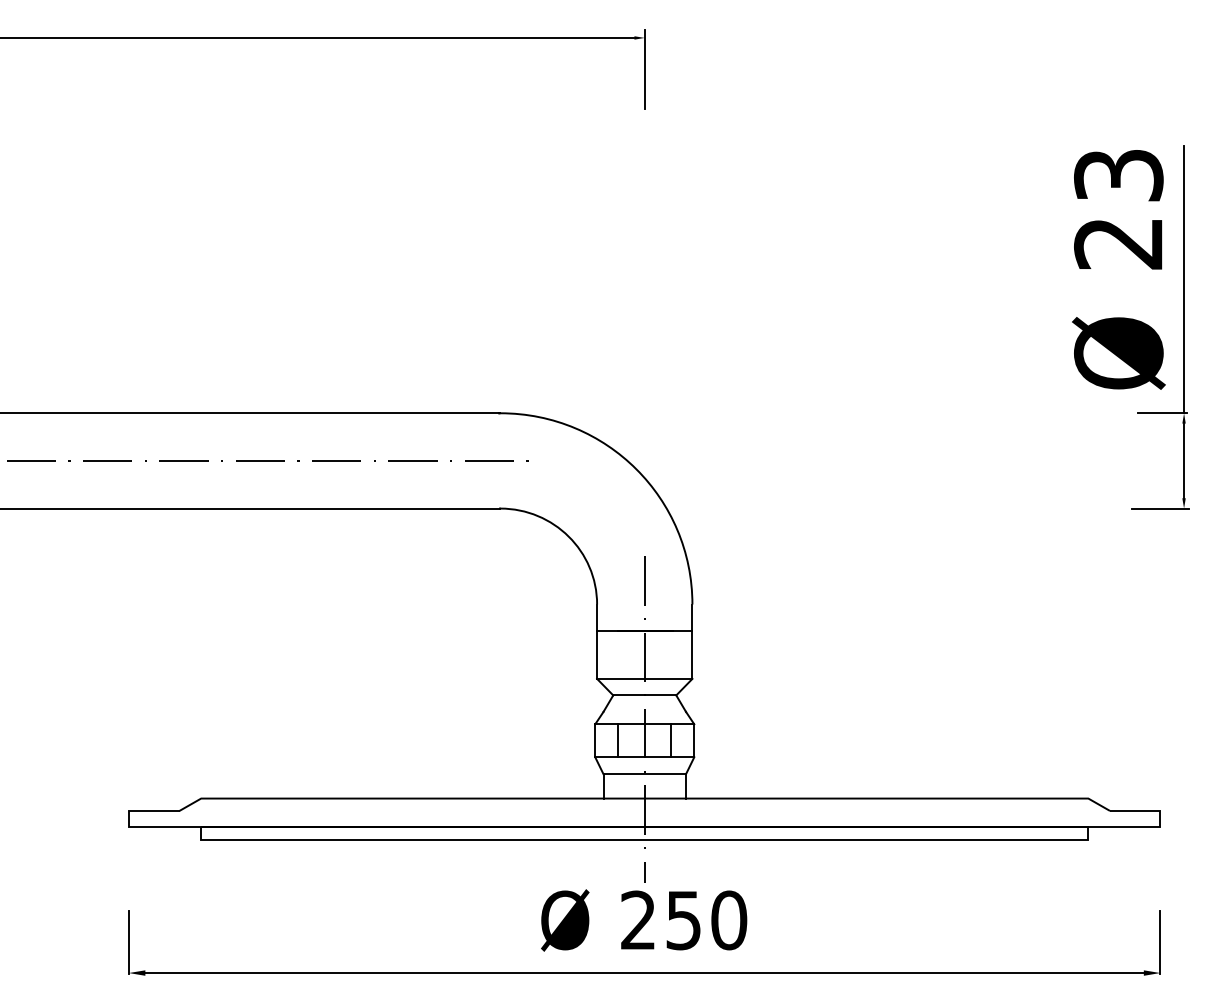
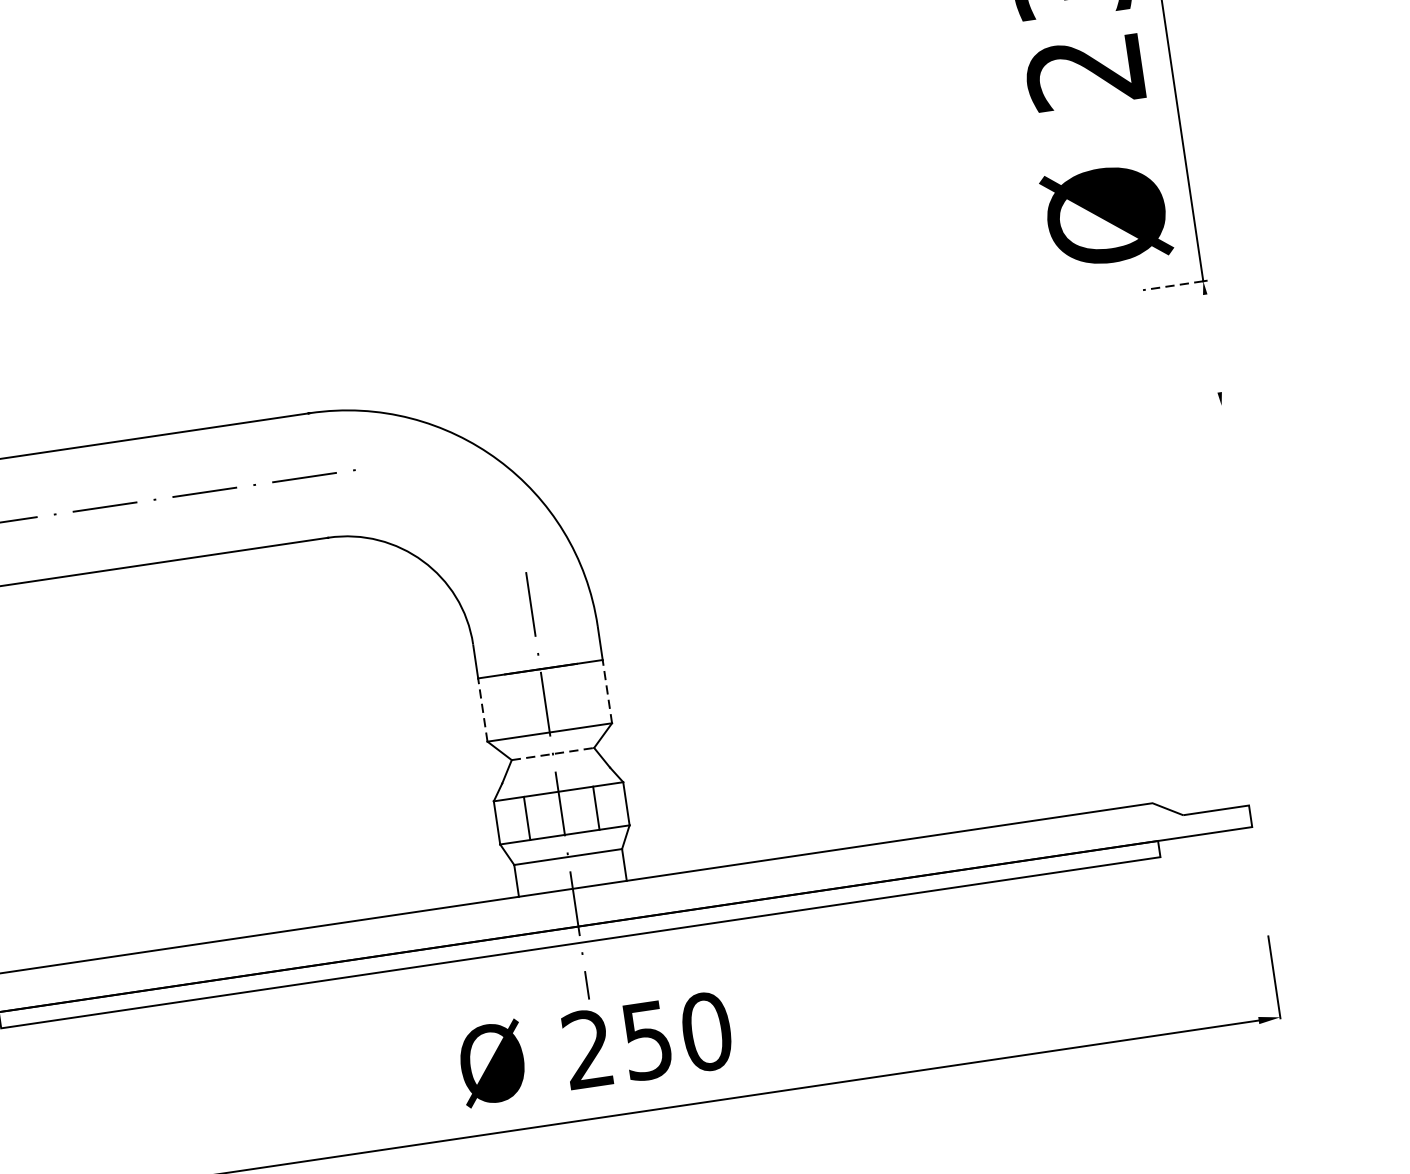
line: (1160, 413) -> (1172, 286), solid -> dashed
line: (1184, 460) -> (1212, 342), removed
line: (1160, 508) -> (1190, 410), removed
line: (597, 654) -> (483, 709), solid -> dashed
line: (692, 654) -> (607, 691), solid -> dashed
line: (644, 695) -> (552, 754), solid -> dashed

